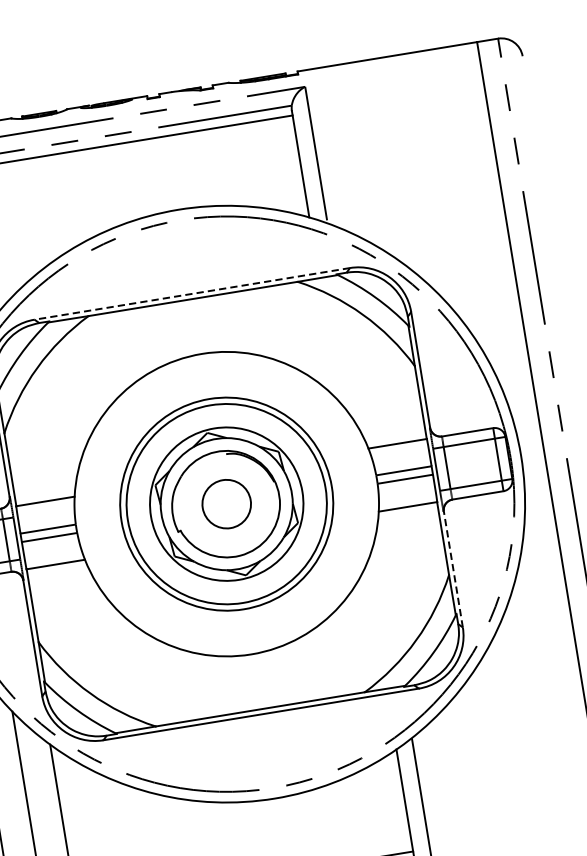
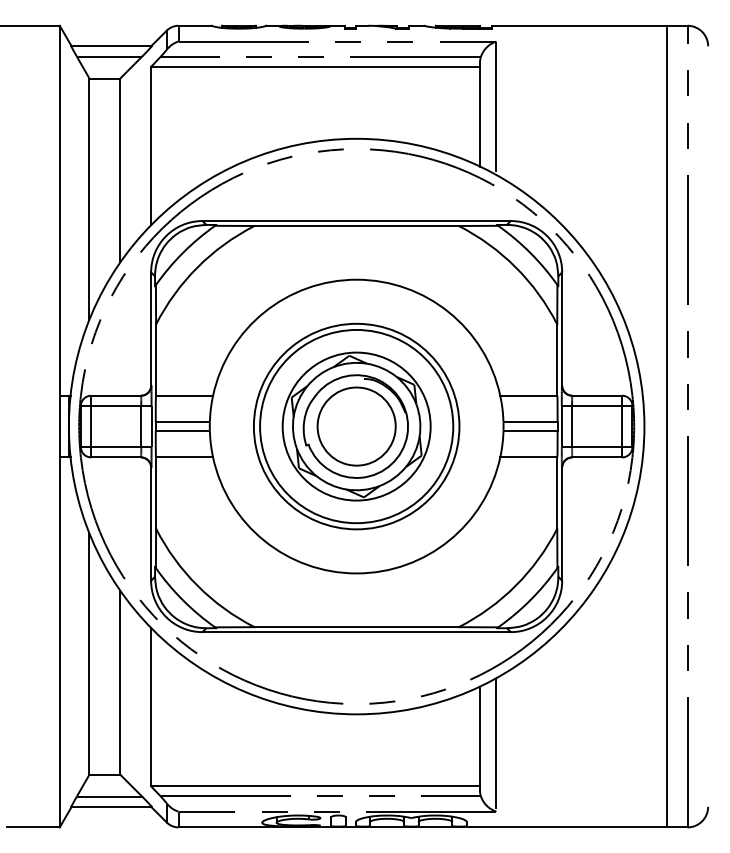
line: (192, 294) -> (356, 221), dashed -> solid
circle: (226, 504) -> (356, 426), size x1.67
line: (453, 569) -> (562, 524), dashed -> solid

